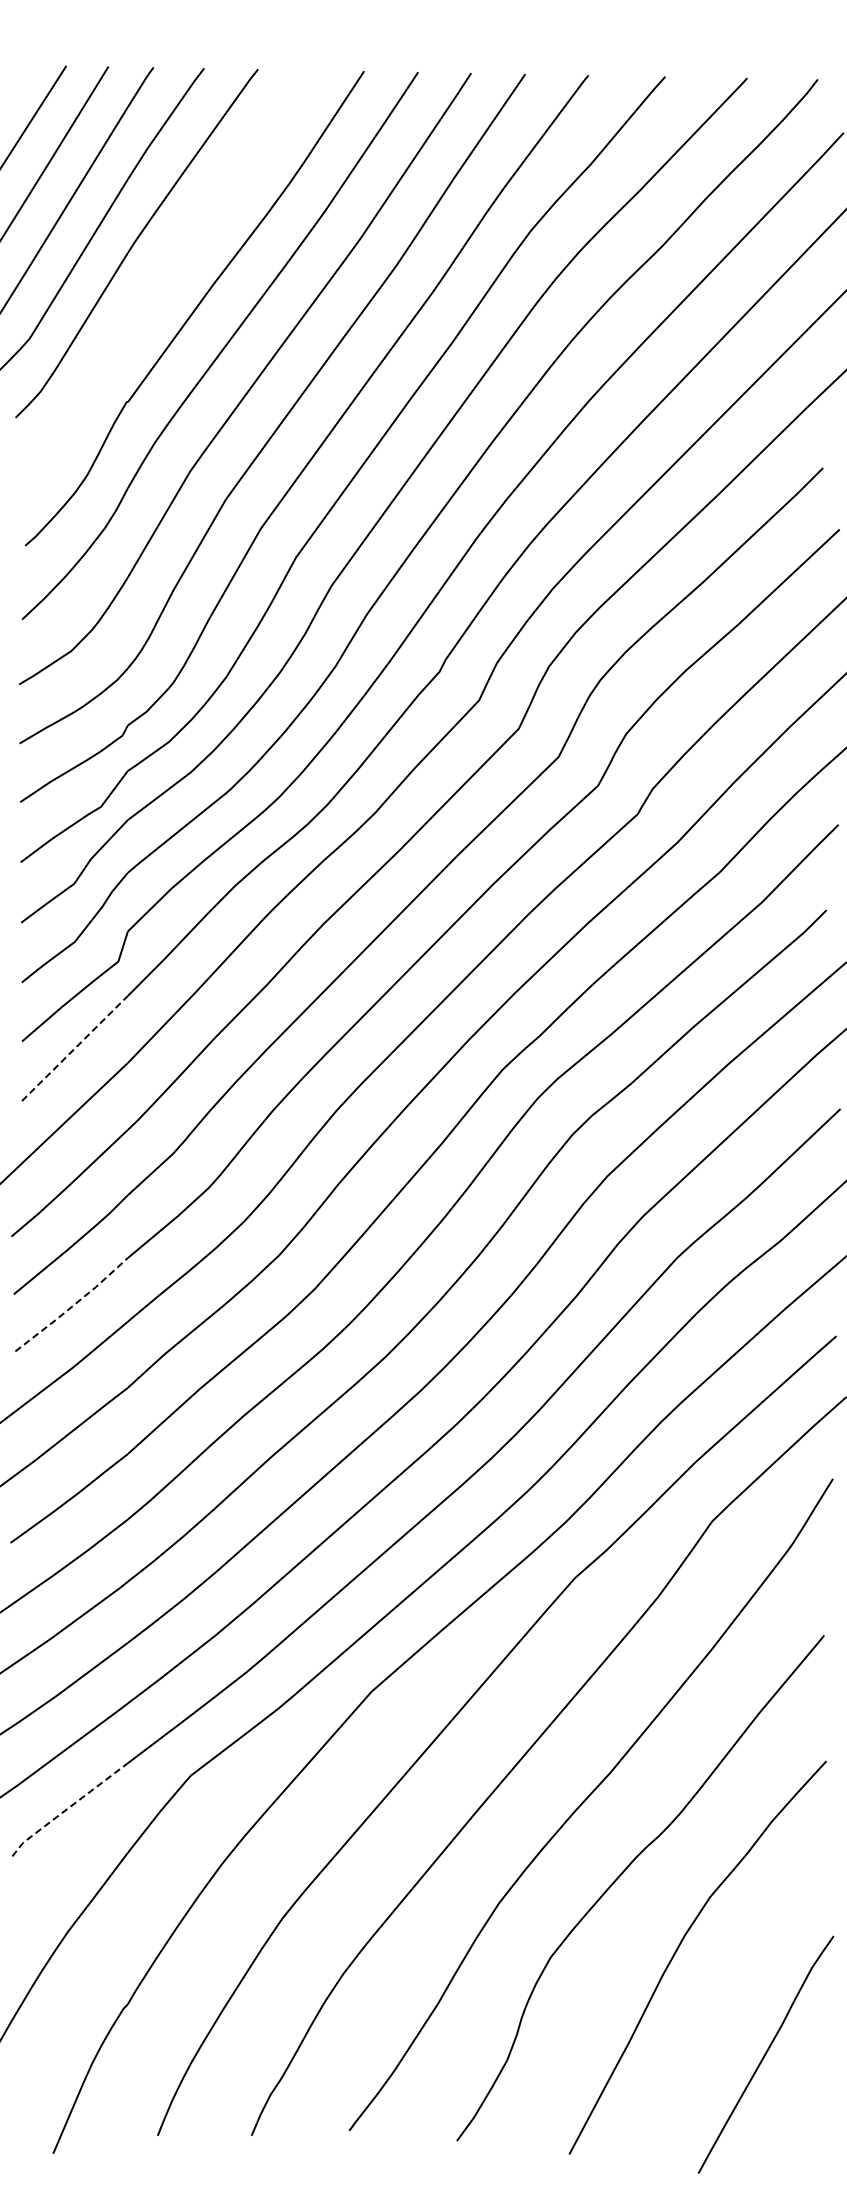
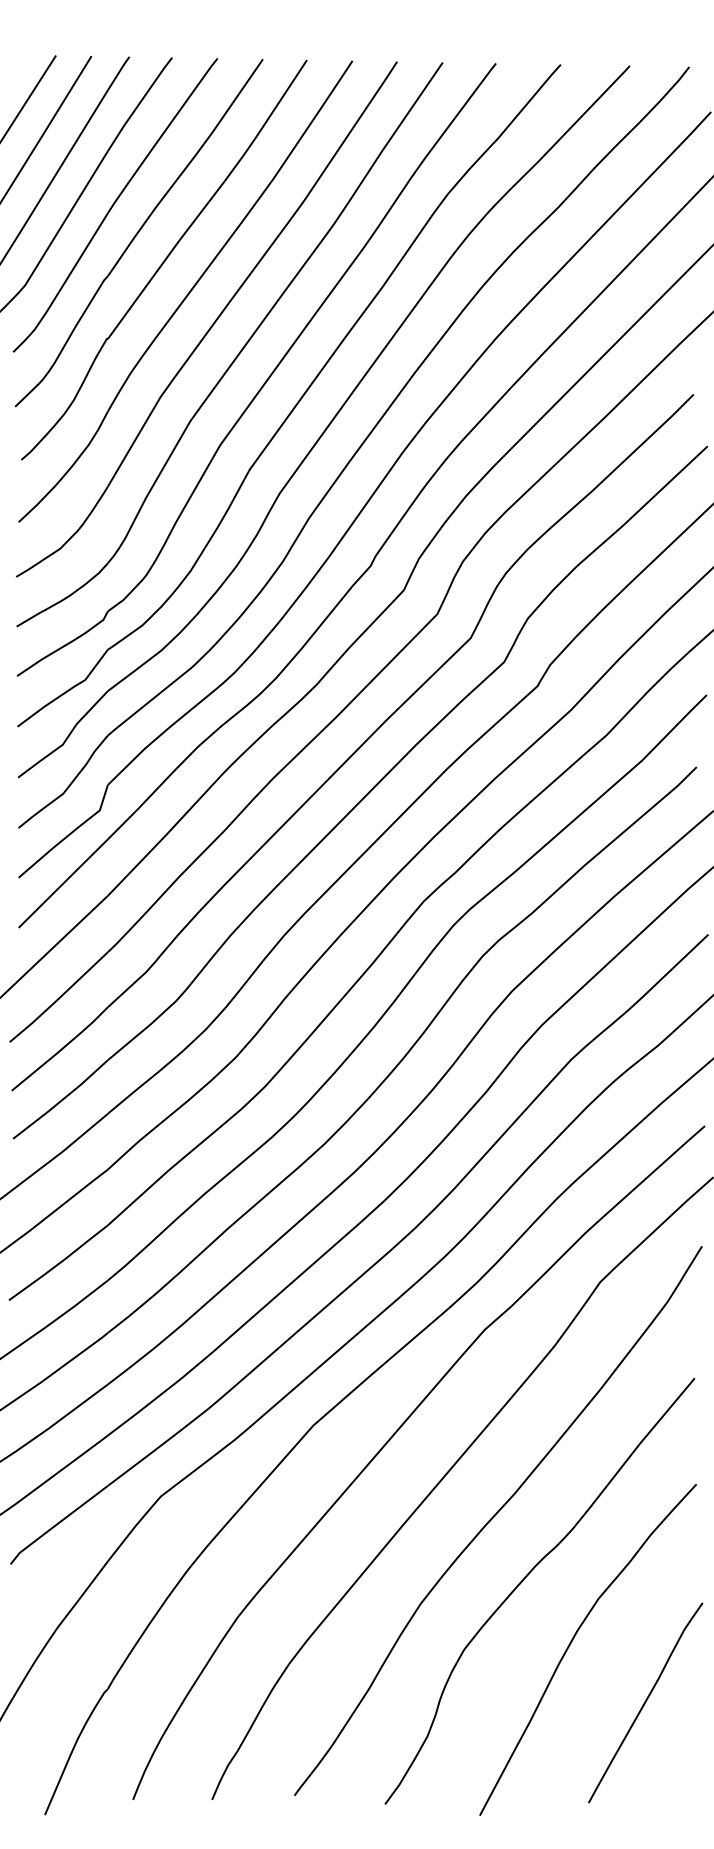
part: (164, 276) -> (138, 233), added
line: (74, 1048) -> (62, 883), dashed -> solid
line: (73, 1305) -> (62, 1100), dashed -> solid
line: (67, 1808) -> (56, 1524), dashed -> solid
curve: (766, 2054) -> (646, 1702), moved

